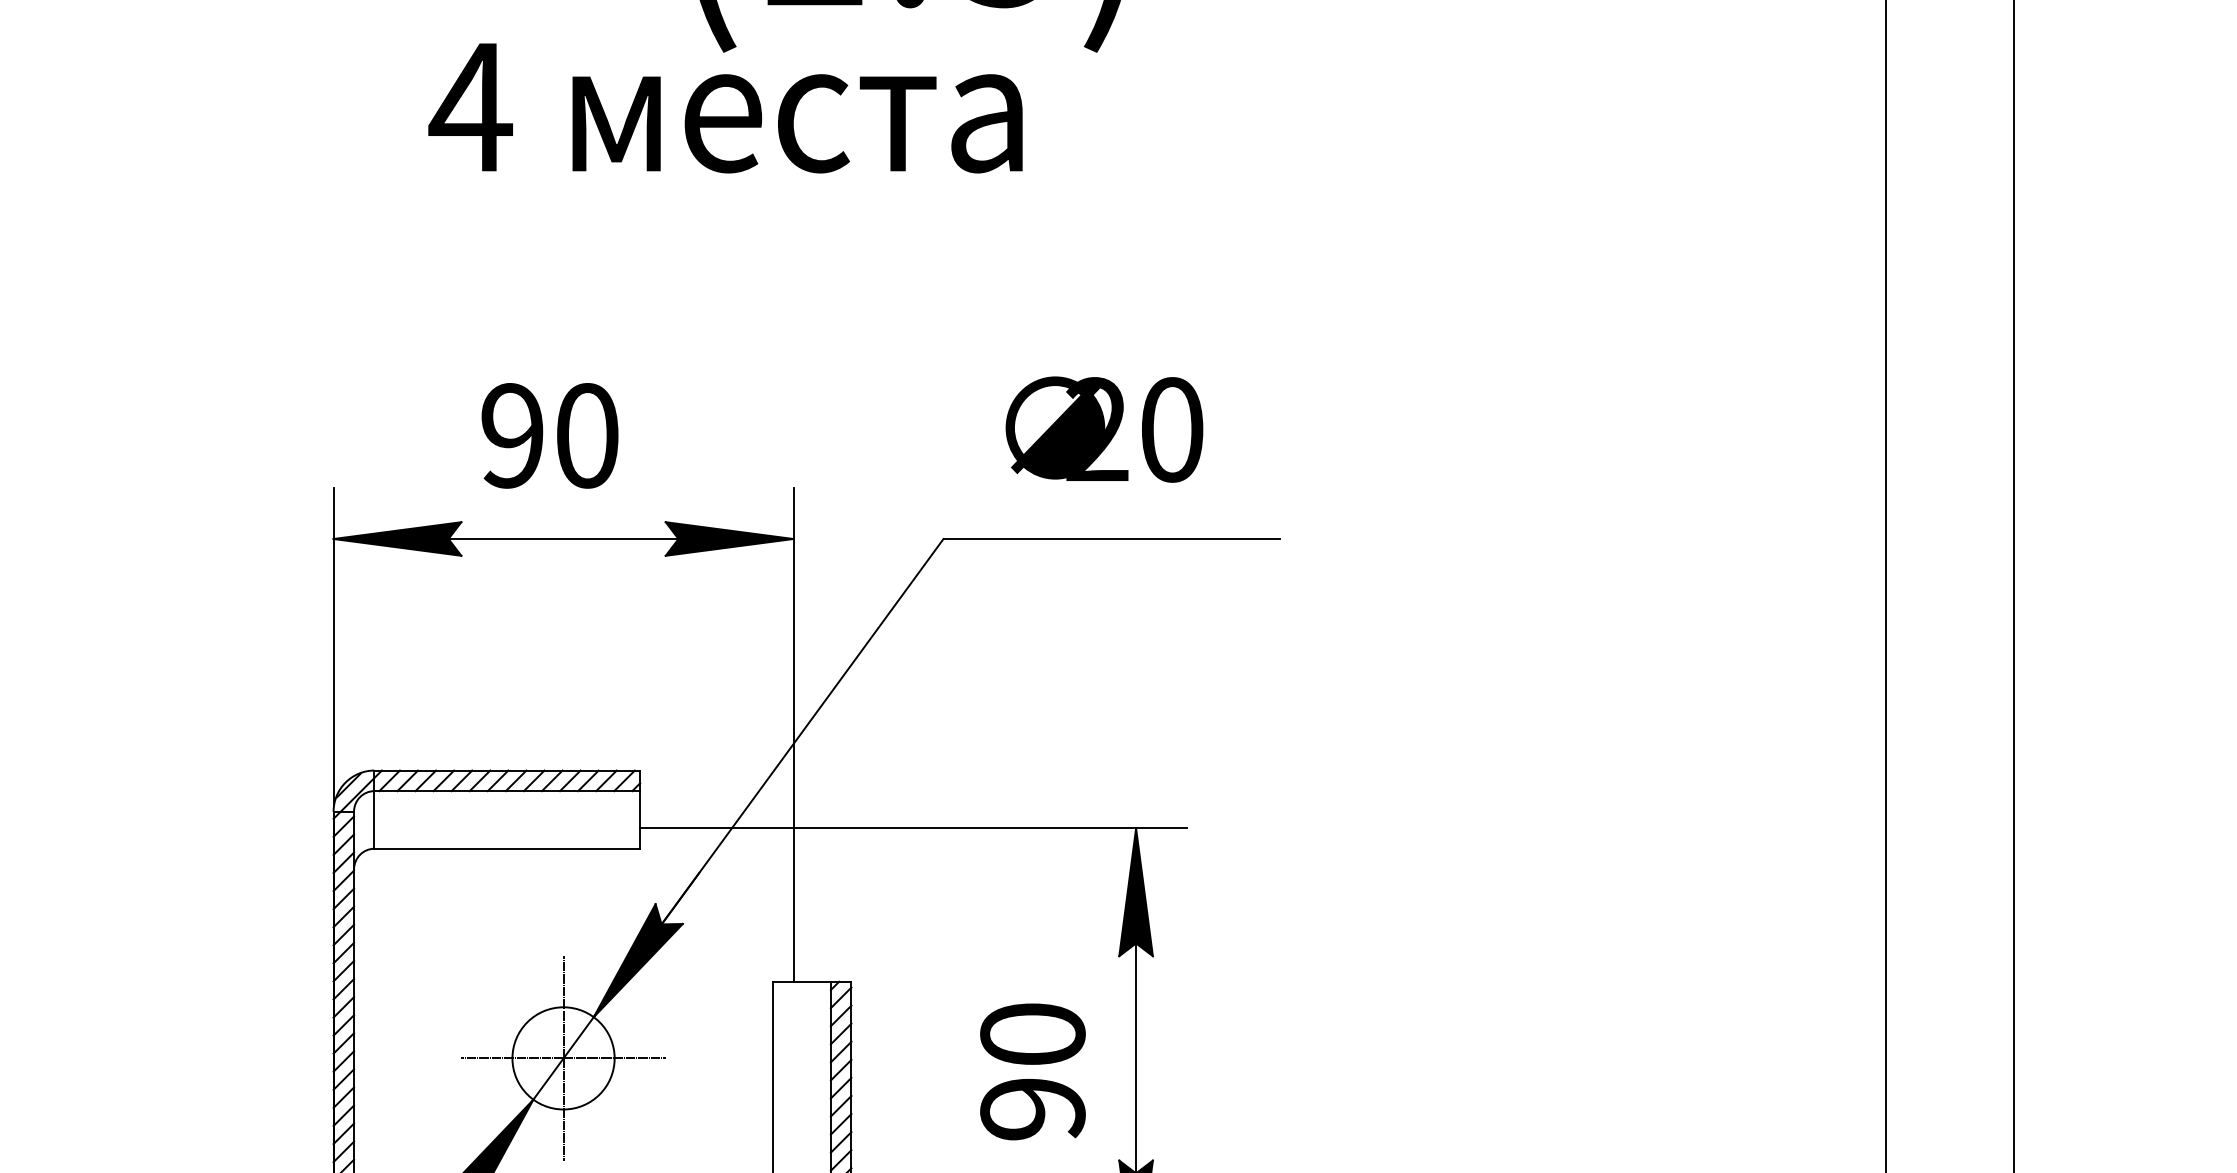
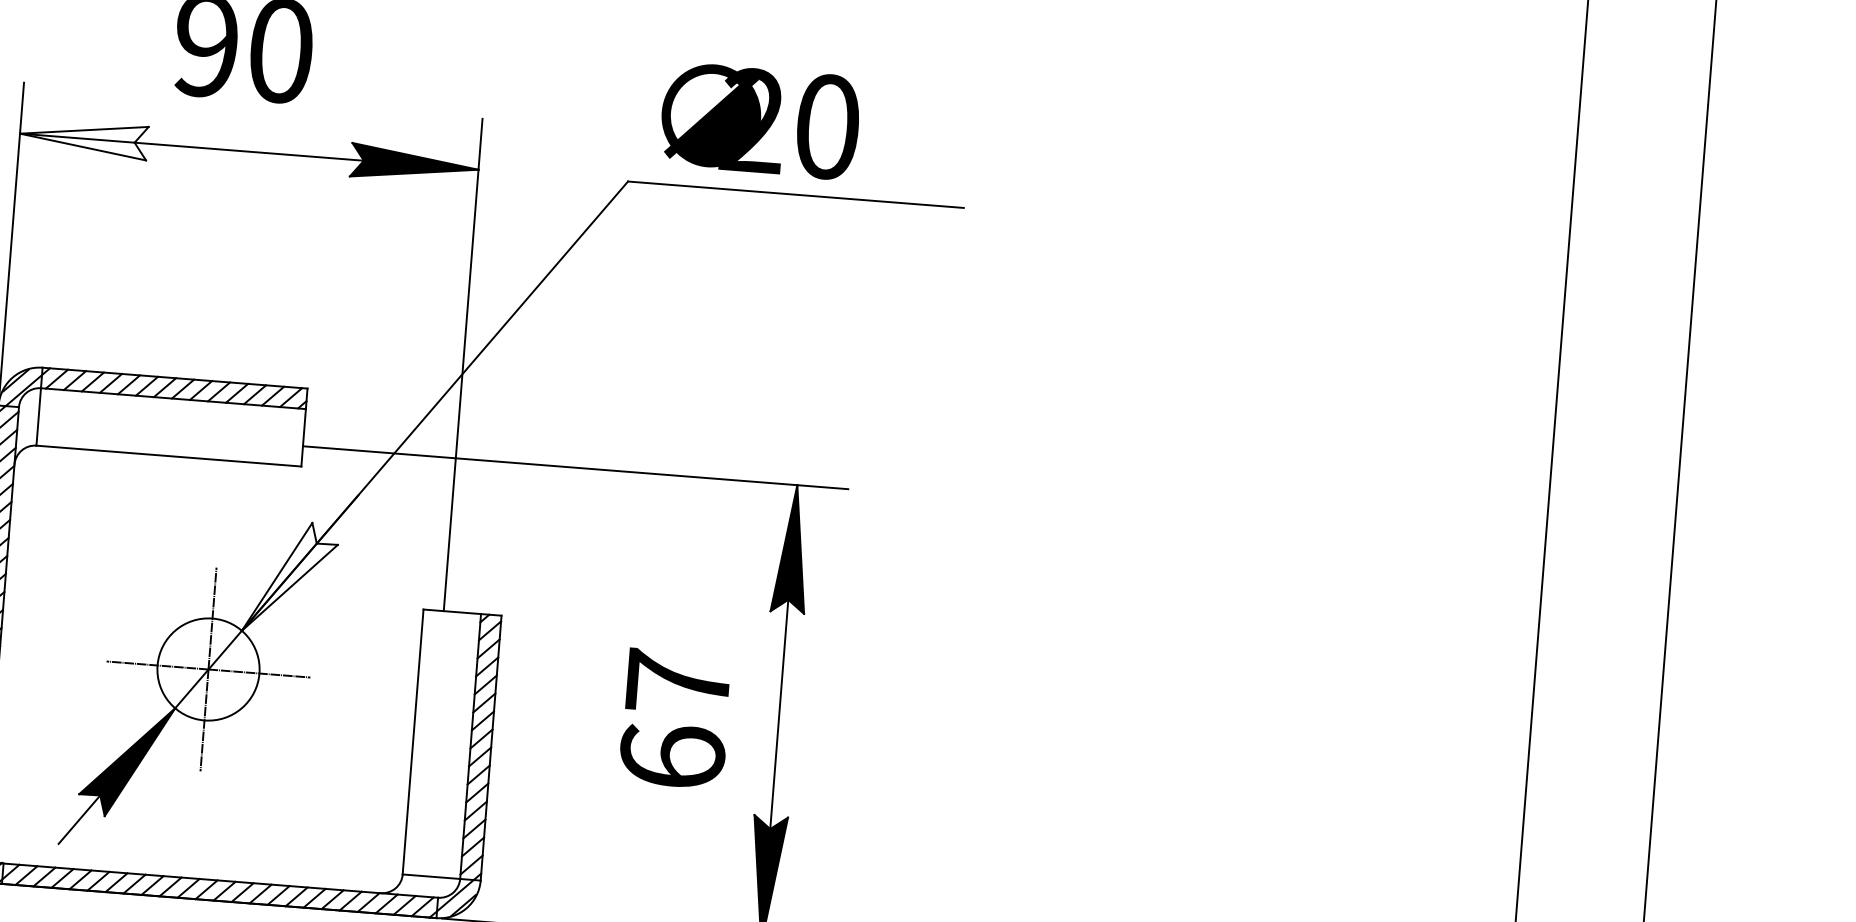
text: (1104, 429) -> (760, 121), moved
fill: (397, 538) -> (83, 138), removed
fill: (637, 960) -> (289, 577), removed
text: (1032, 1071) -> (674, 719), 90 -> 67

